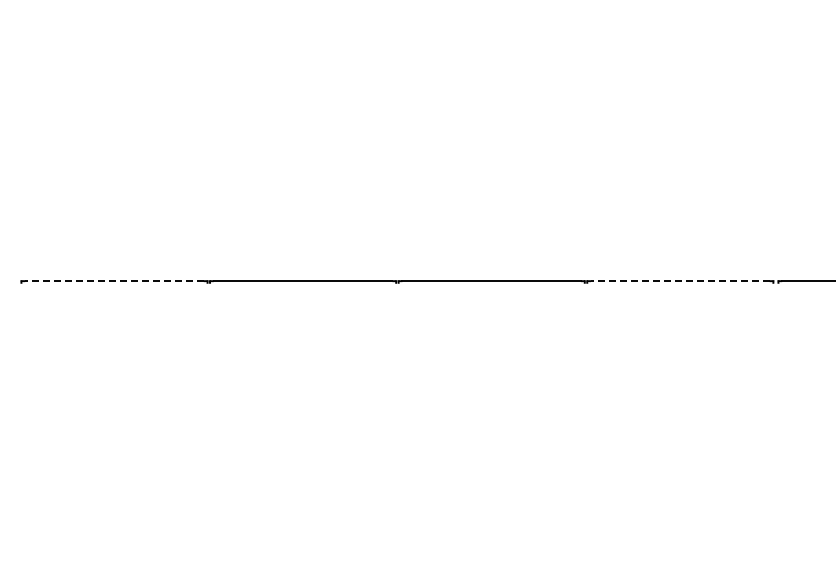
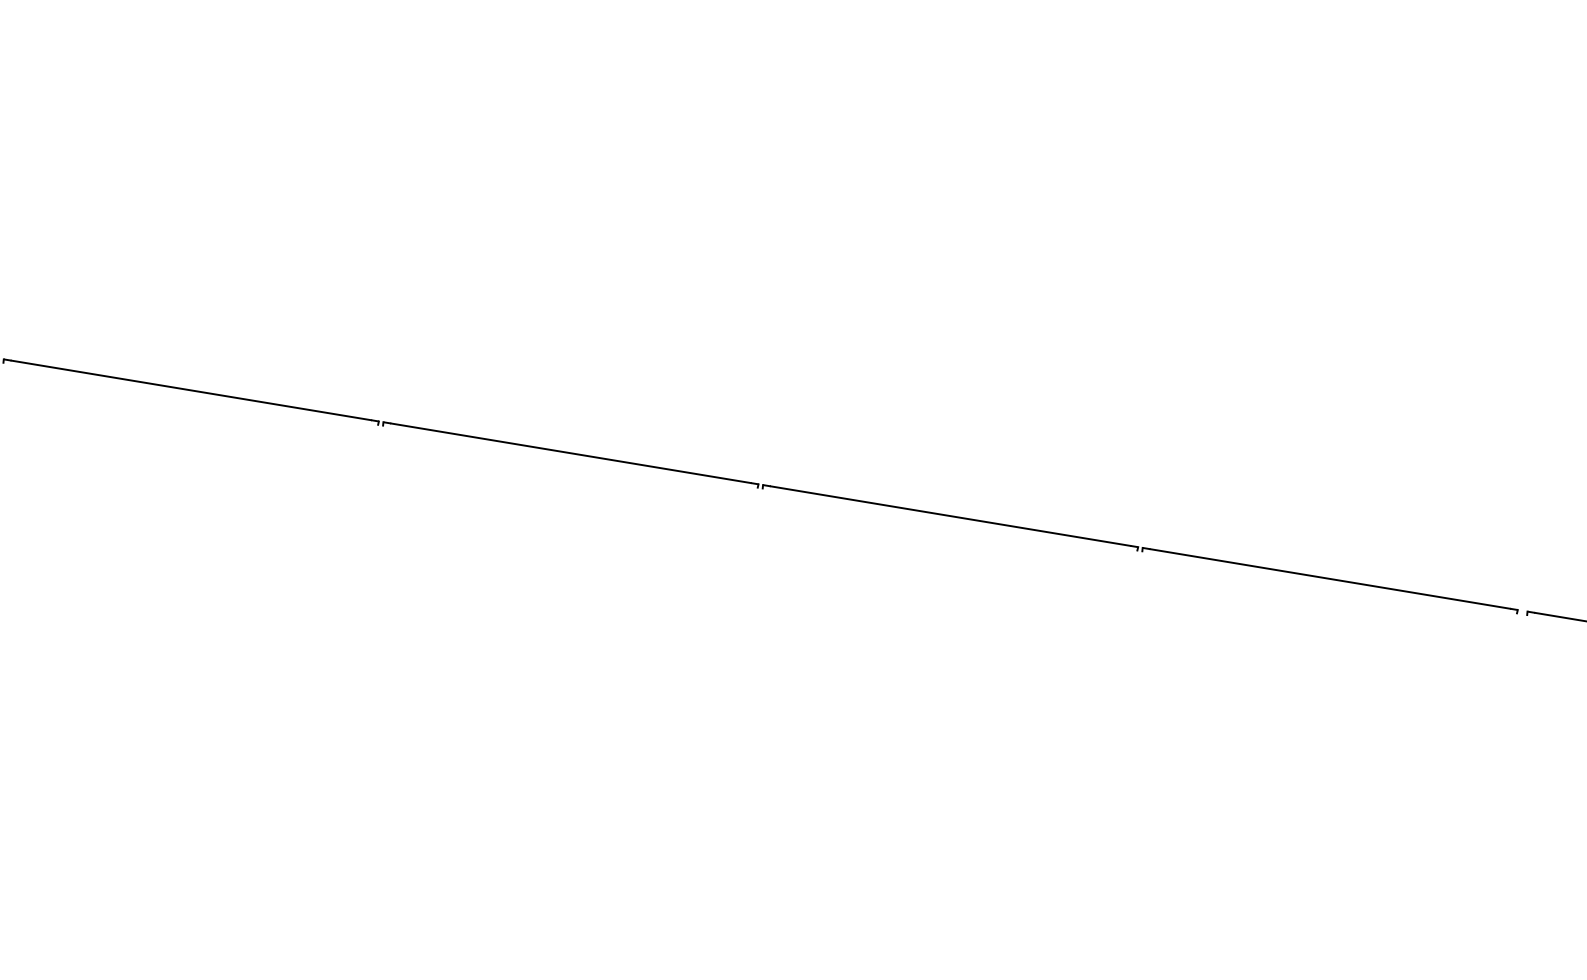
line: (113, 281) -> (189, 390), dashed -> solid
line: (679, 281) -> (1328, 579), dashed -> solid

